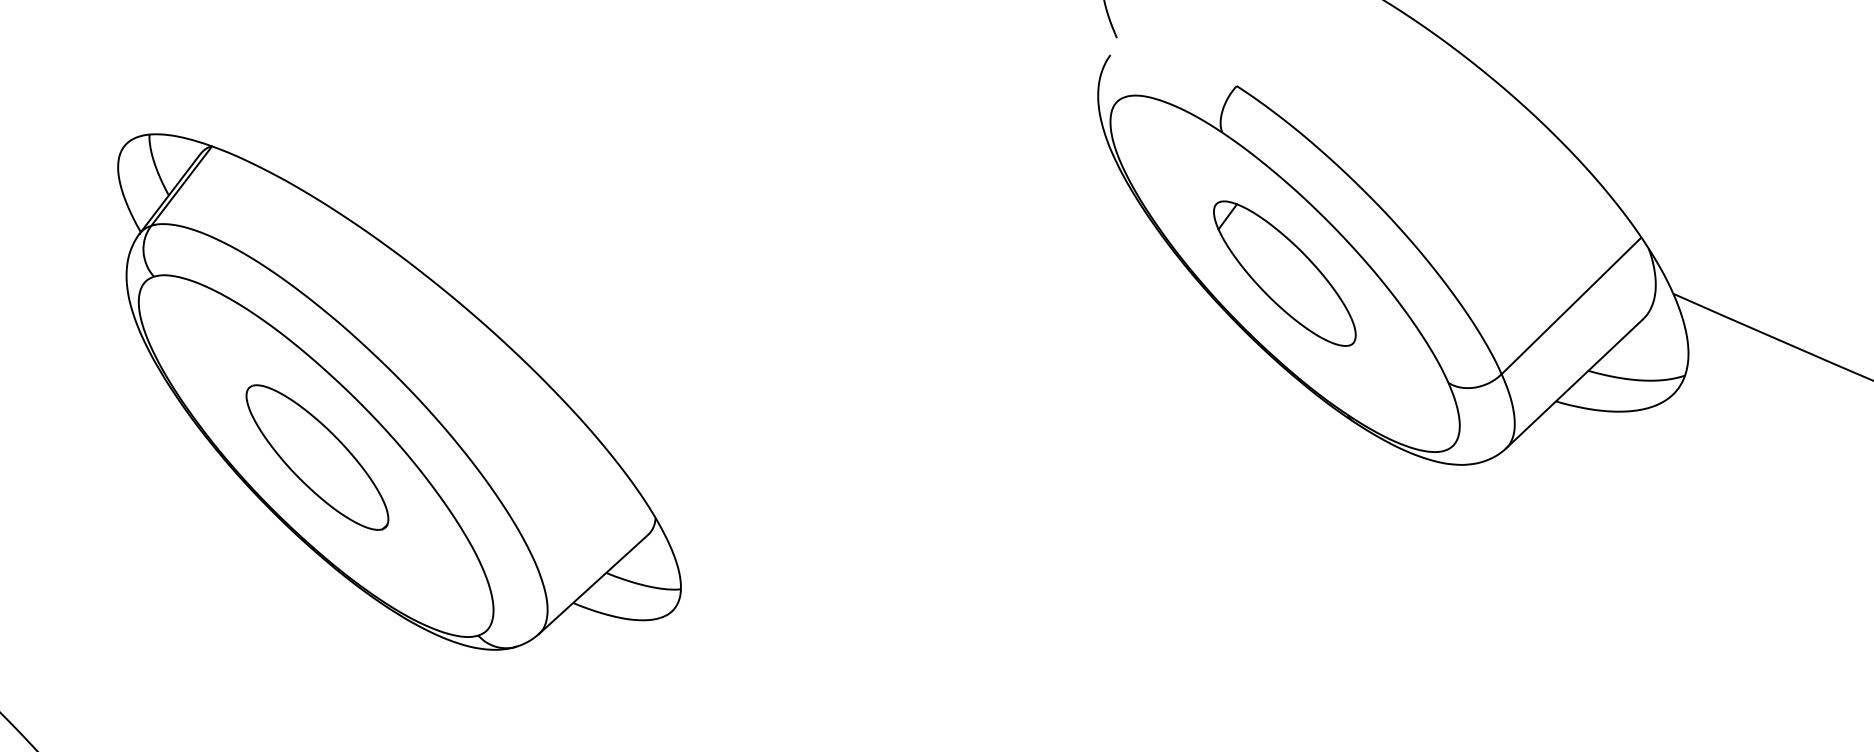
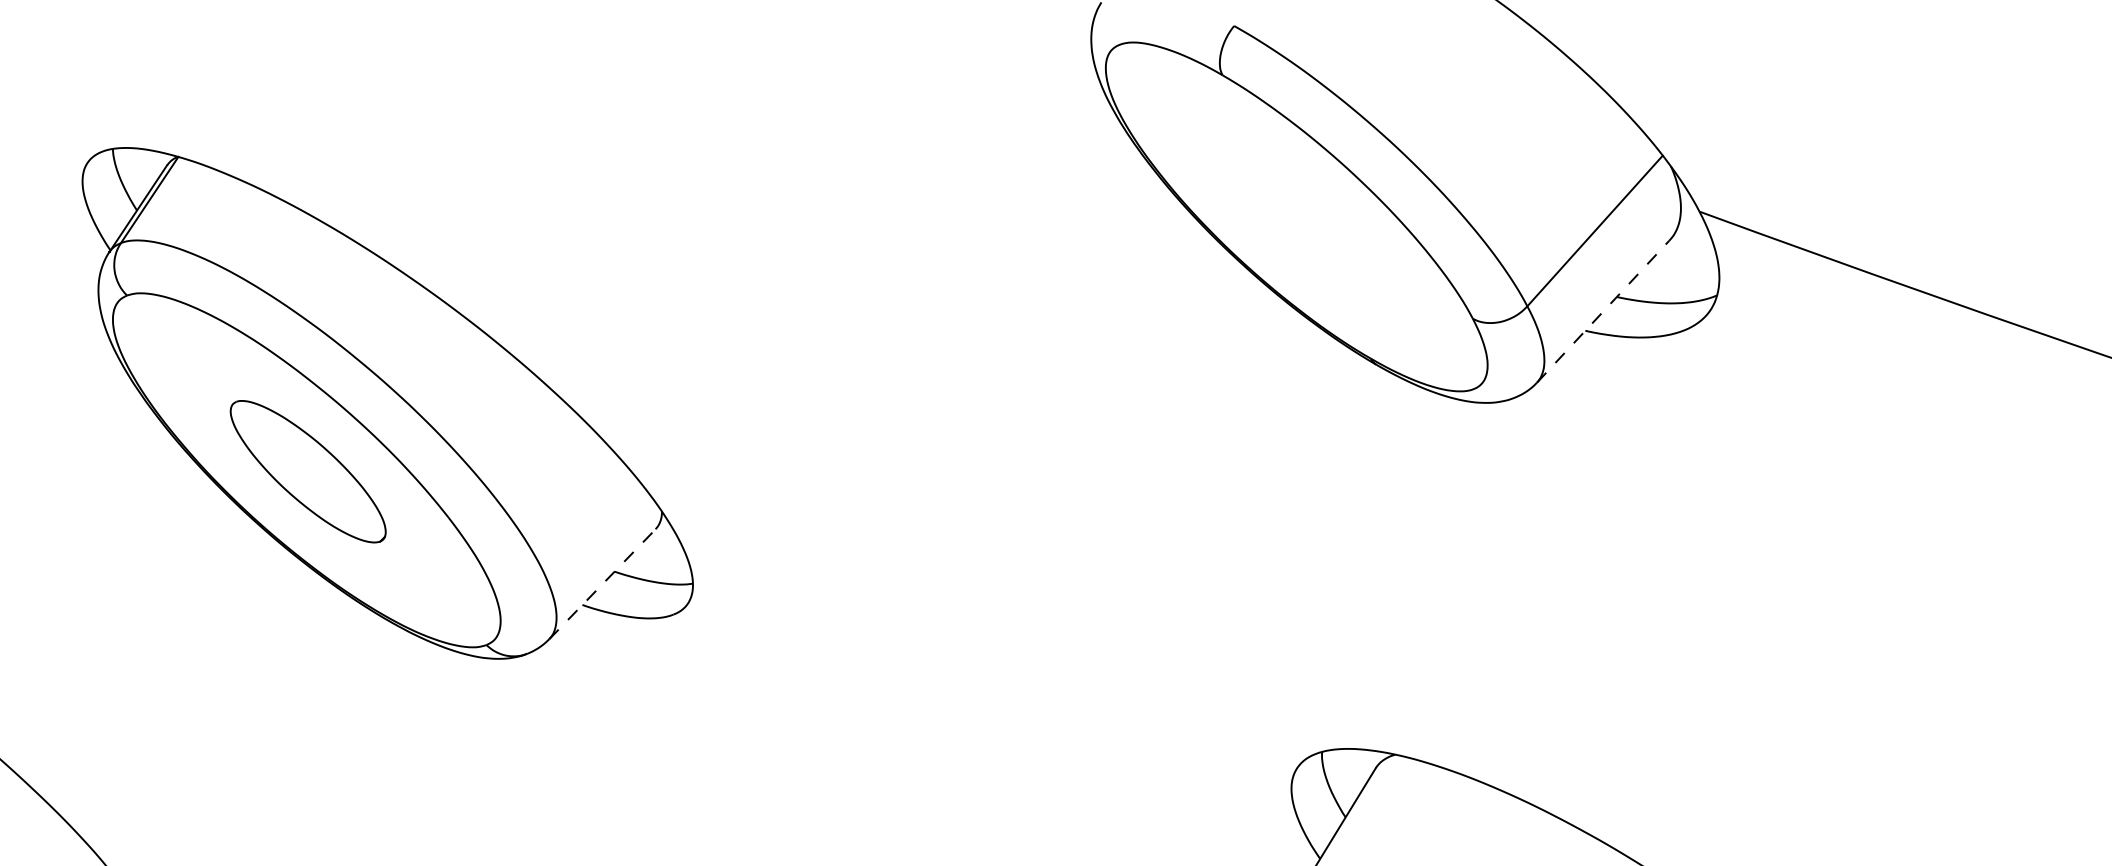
part: (1284, 273) -> (1296, 216), removed
line: (1574, 383) -> (1603, 311), solid -> dashed
line: (593, 583) -> (602, 583), solid -> dashed

